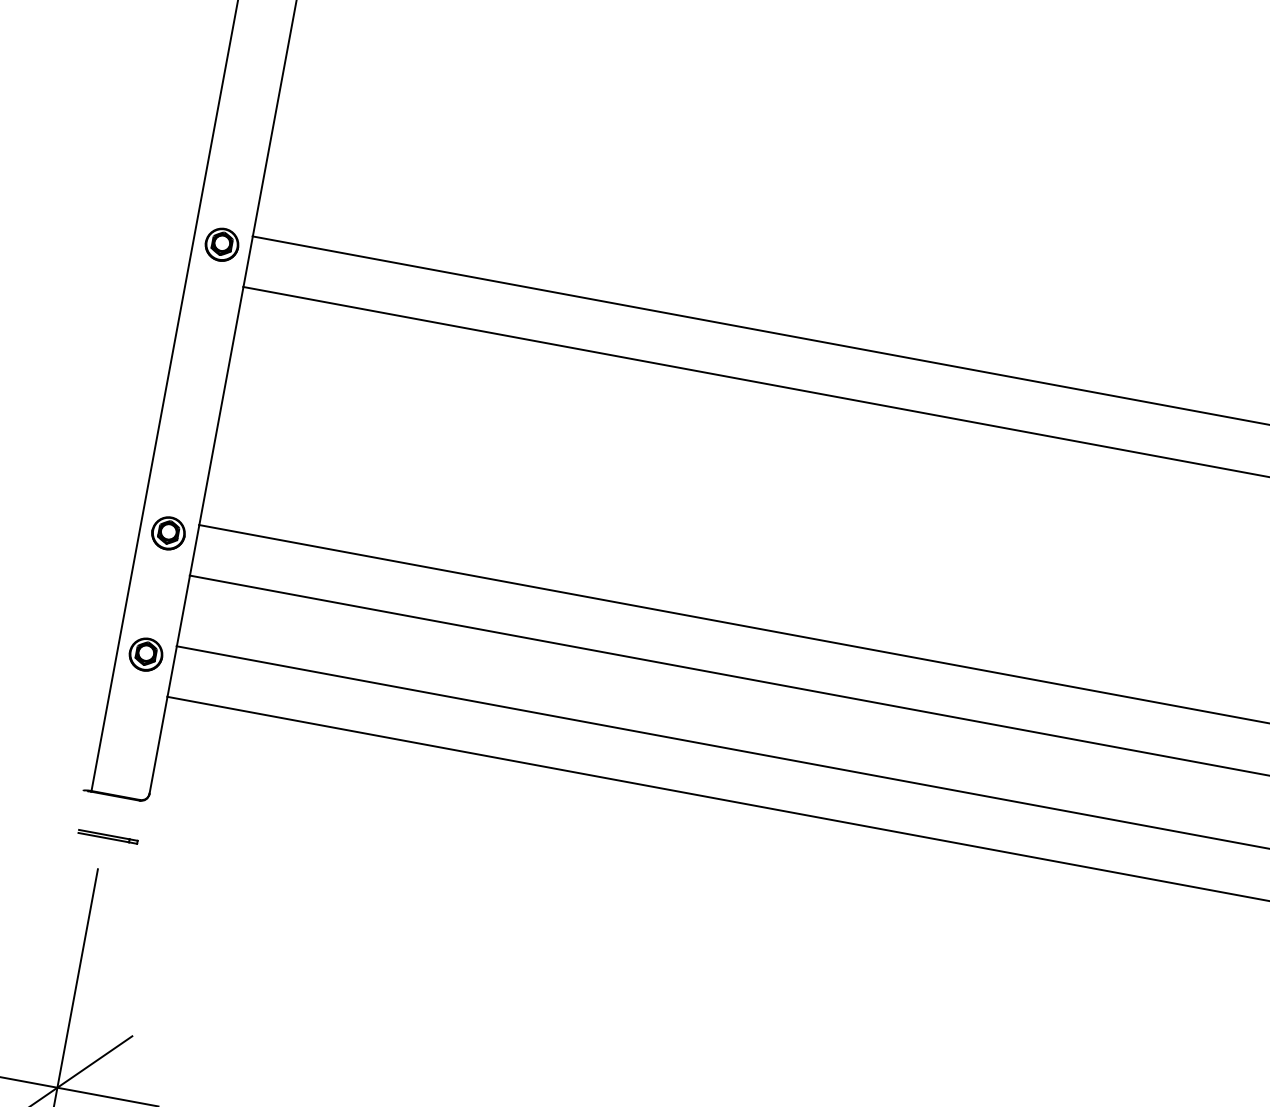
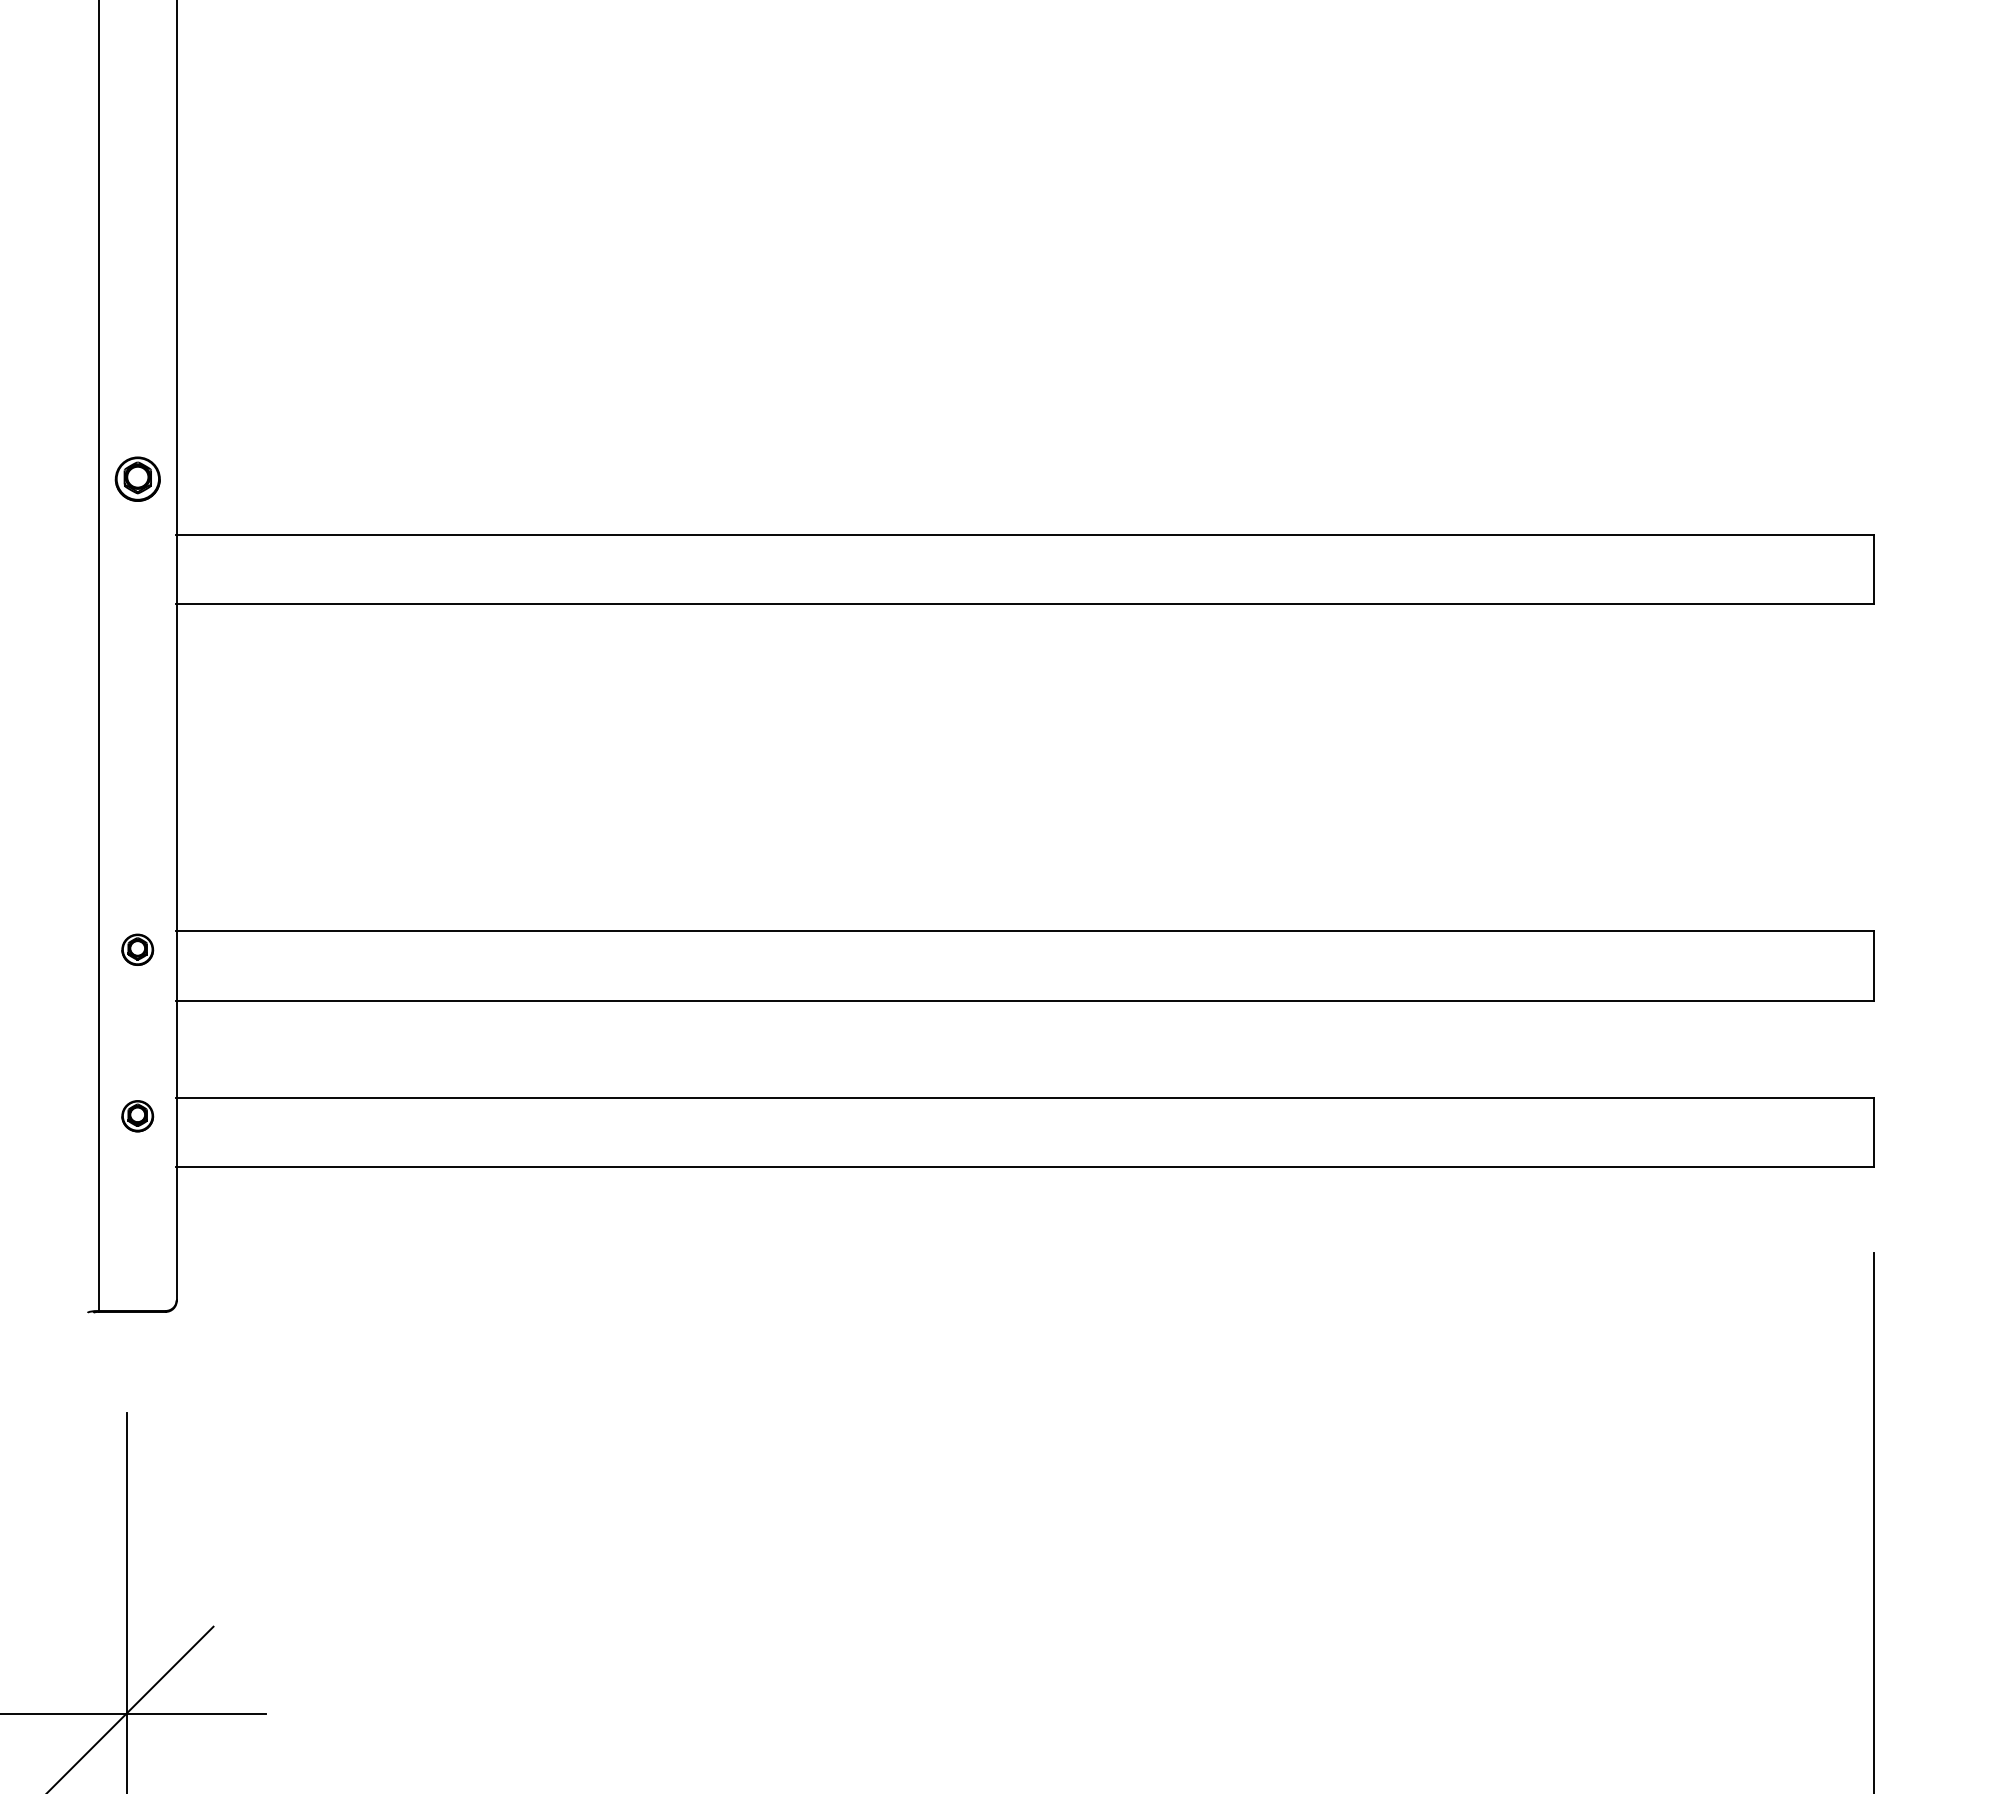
part: (221, 244) -> (137, 478), moved
part: (168, 533) -> (137, 949), size x0.7
part: (145, 653) -> (137, 1115), size x0.7
part: (108, 836) -> (132, 1367), removed

